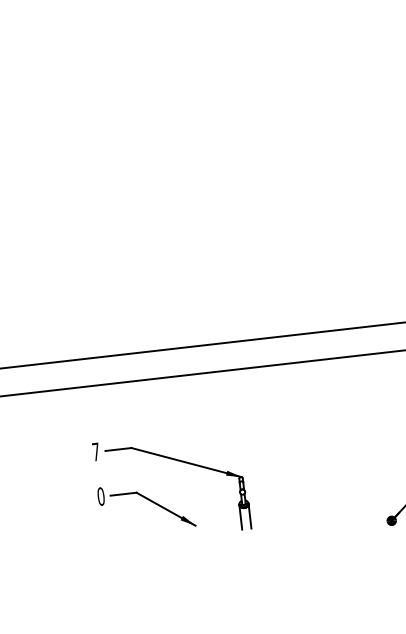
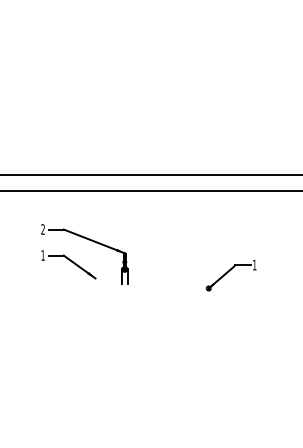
text: (95, 452) -> (42, 229), 7 -> 2
text: (100, 496) -> (42, 255), 0 -> 1

